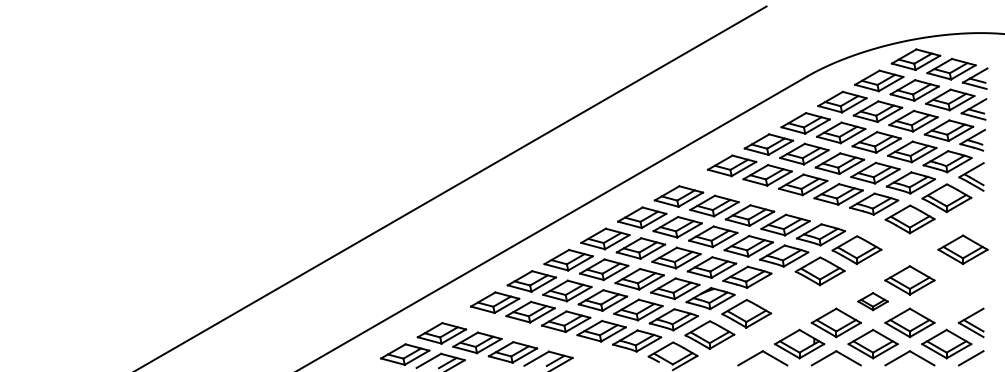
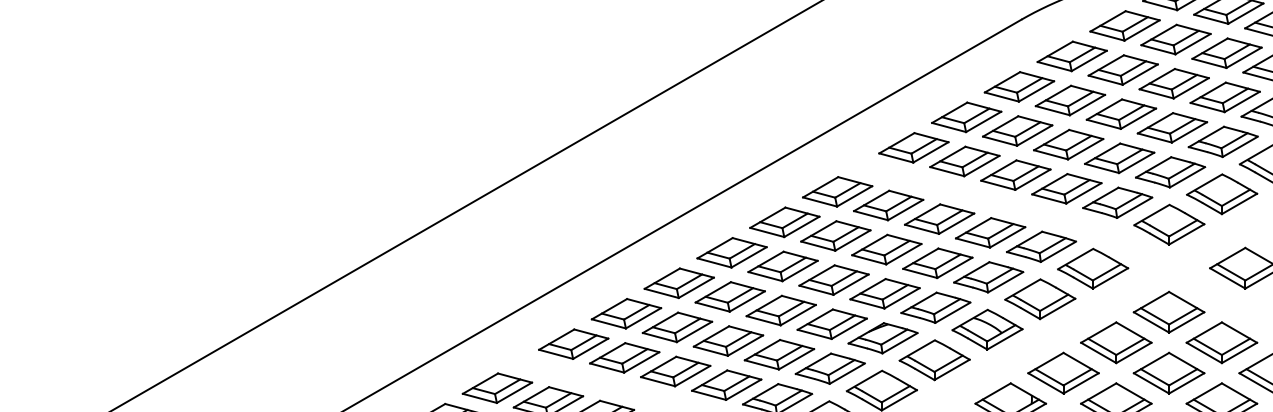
part: (782, 292) -> (986, 329), added
part: (872, 301) -> (1115, 342), size x1.67
part: (946, 301) -> (1221, 342), added

